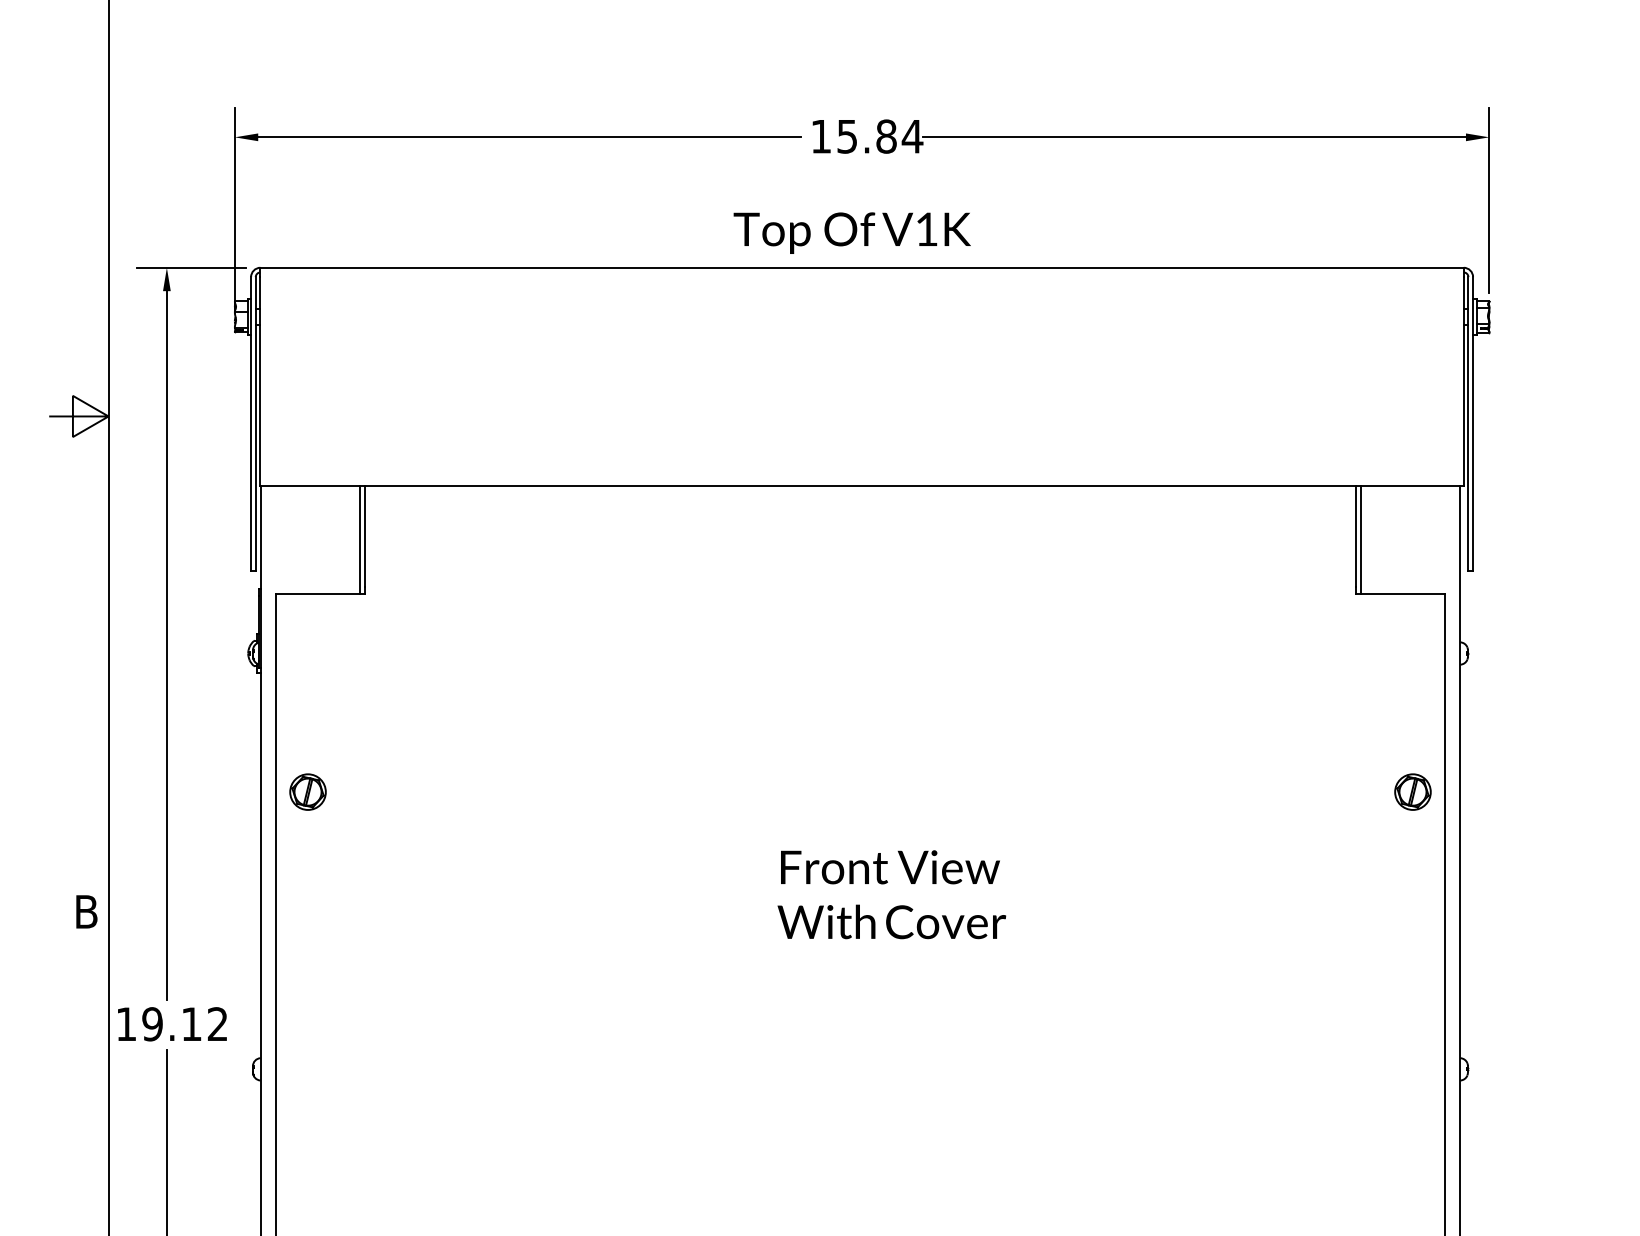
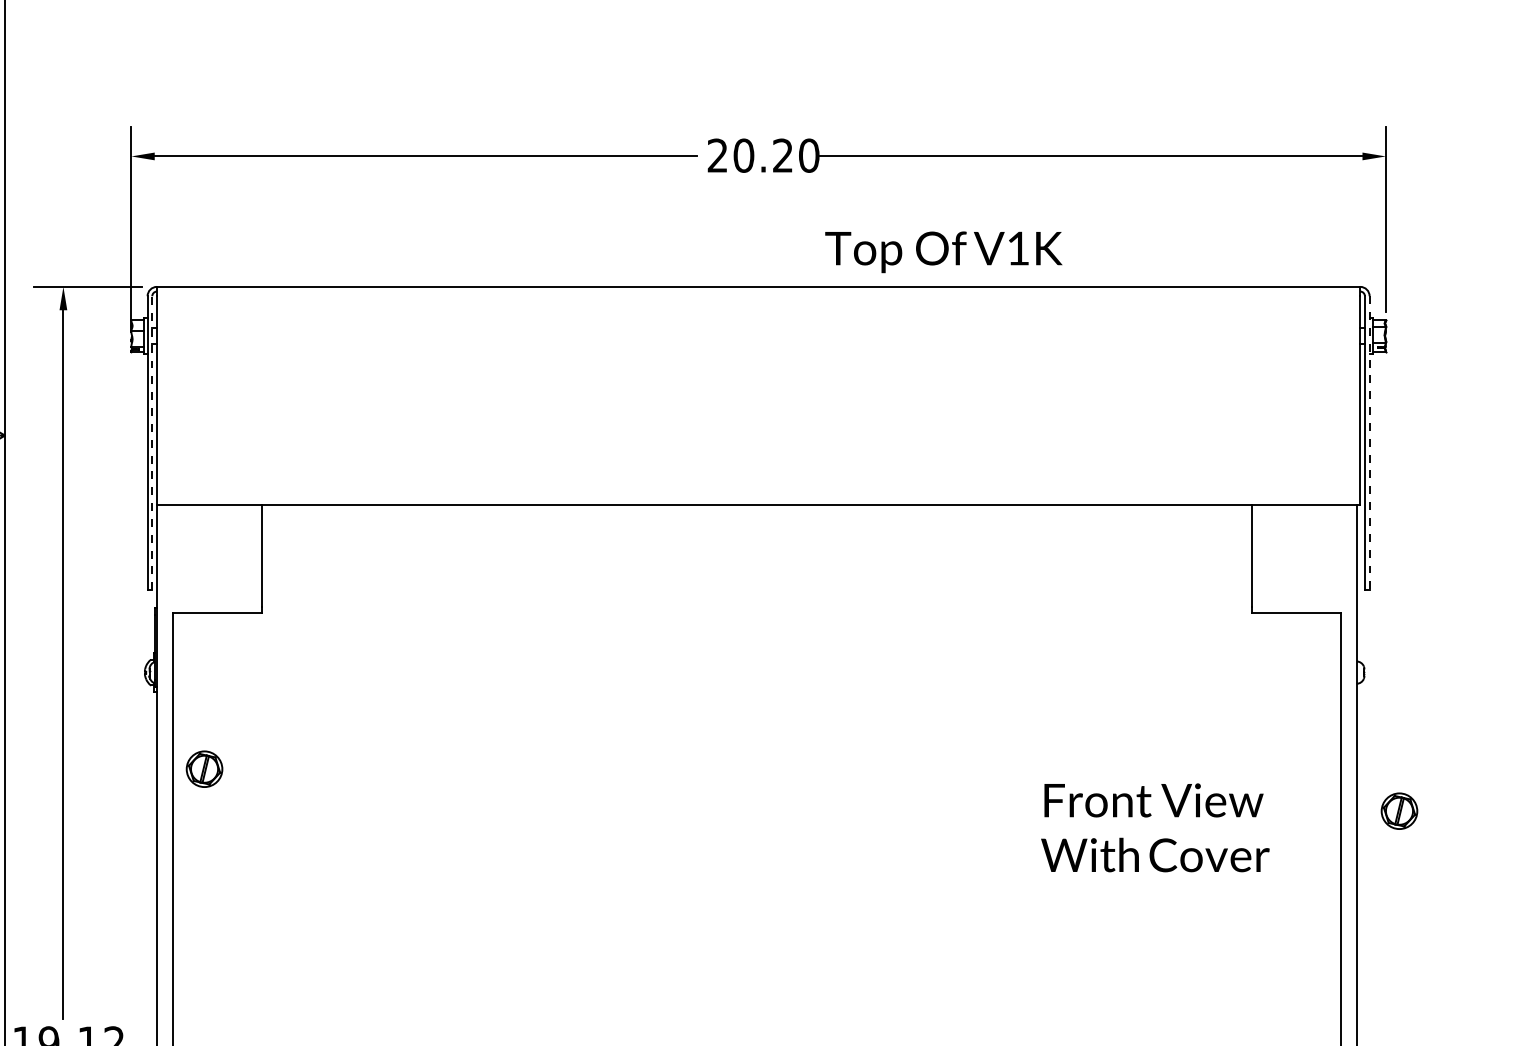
text: (867, 136) -> (764, 155), 15.84 -> 20.20
text: (851, 232) -> (943, 251), moved
line: (255, 423) -> (152, 442), solid -> dashed
line: (1473, 424) -> (1370, 443), solid -> dashed
line: (359, 539) -> (256, 558), removed
line: (1361, 539) -> (1258, 558), removed
part: (307, 791) -> (204, 768), moved
part: (1412, 791) -> (1399, 810), moved
text: (891, 894) -> (1155, 827), moved

